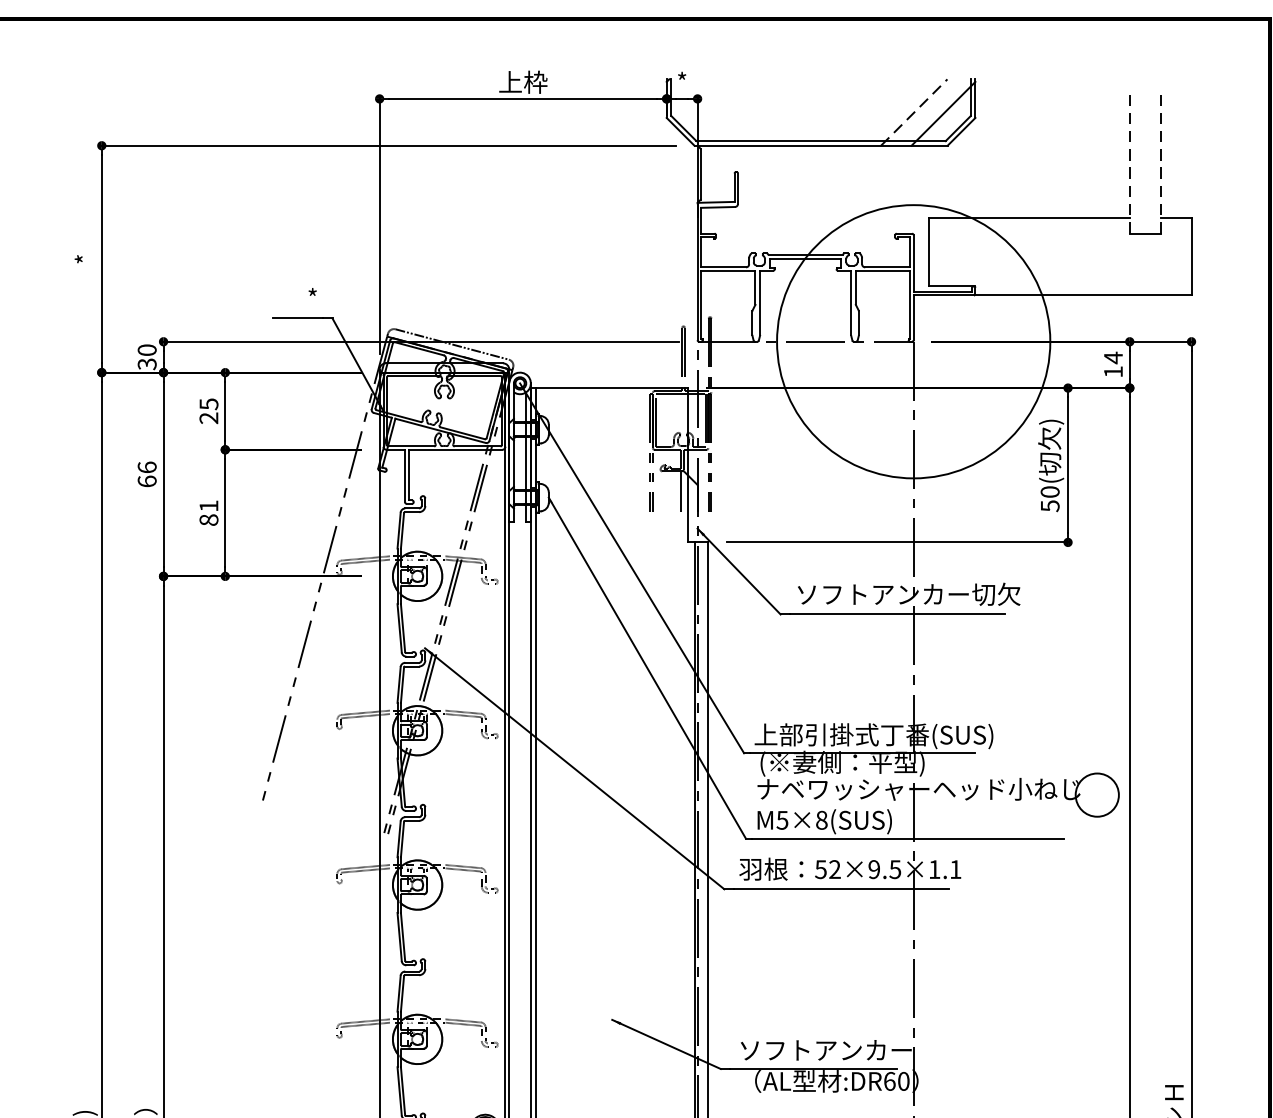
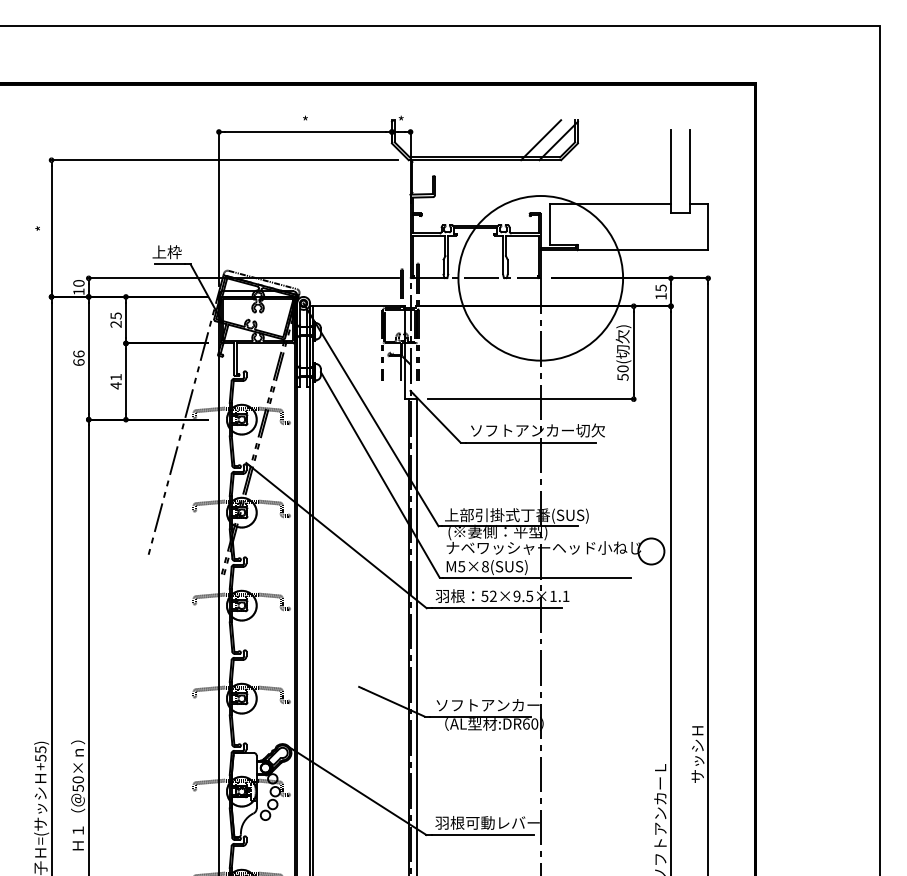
text: (523, 81) -> (305, 121), 上枠 -> *
line: (914, 111) -> (541, 139), dashed -> solid
line: (1128, 164) -> (670, 171), dashed -> solid
line: (1160, 164) -> (689, 171), dashed -> solid
text: (292, 298) -> (166, 252), * -> 上枠
text: (1112, 356) -> (660, 287), 14 -> 15
text: (146, 363) -> (78, 291), 30 -> 10
text: (207, 519) -> (115, 385), 81 -> 41

